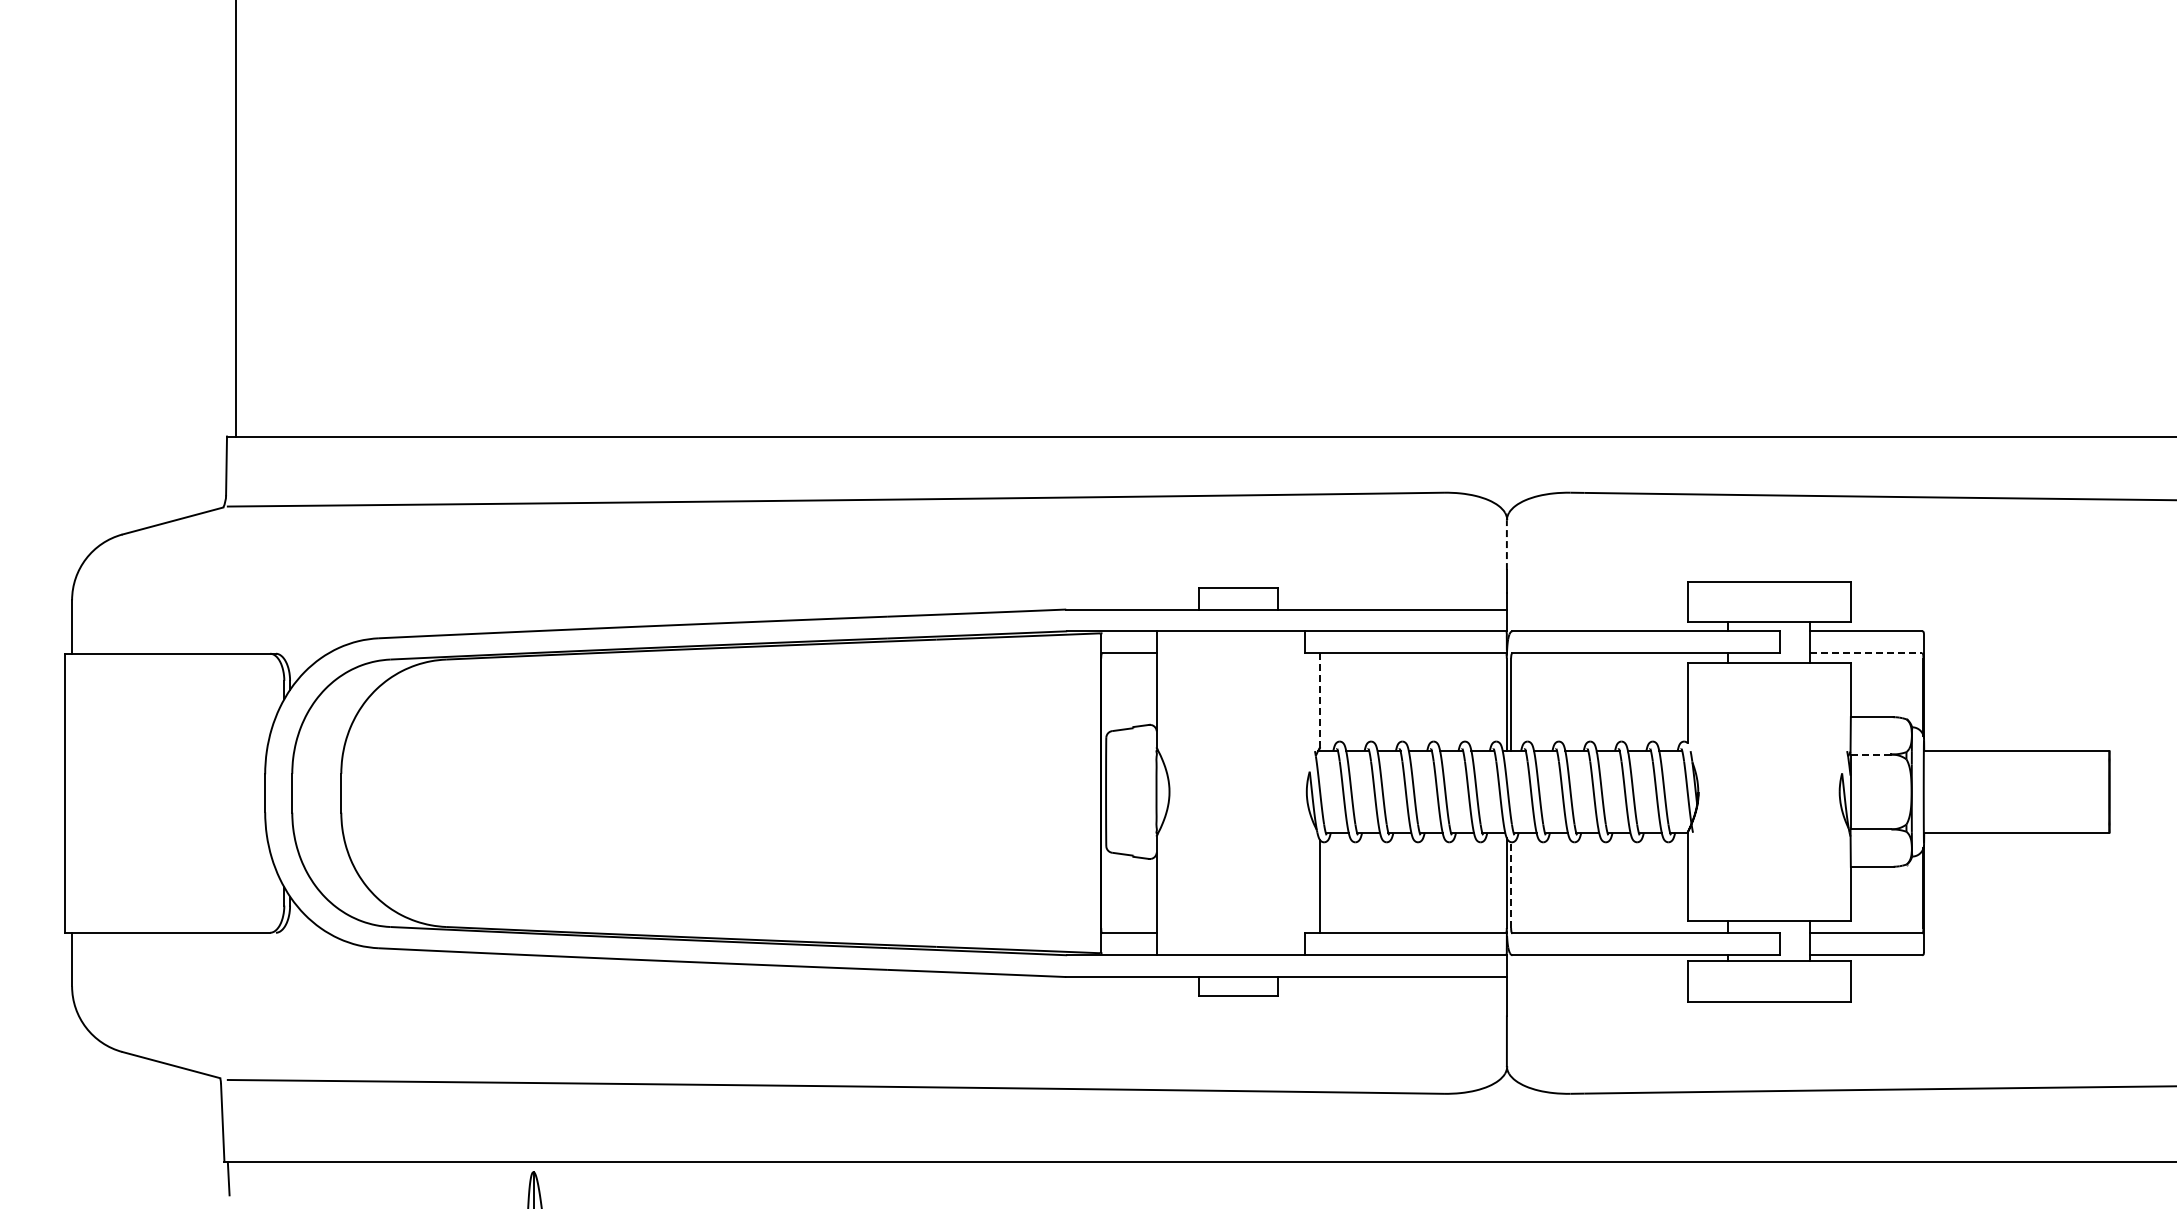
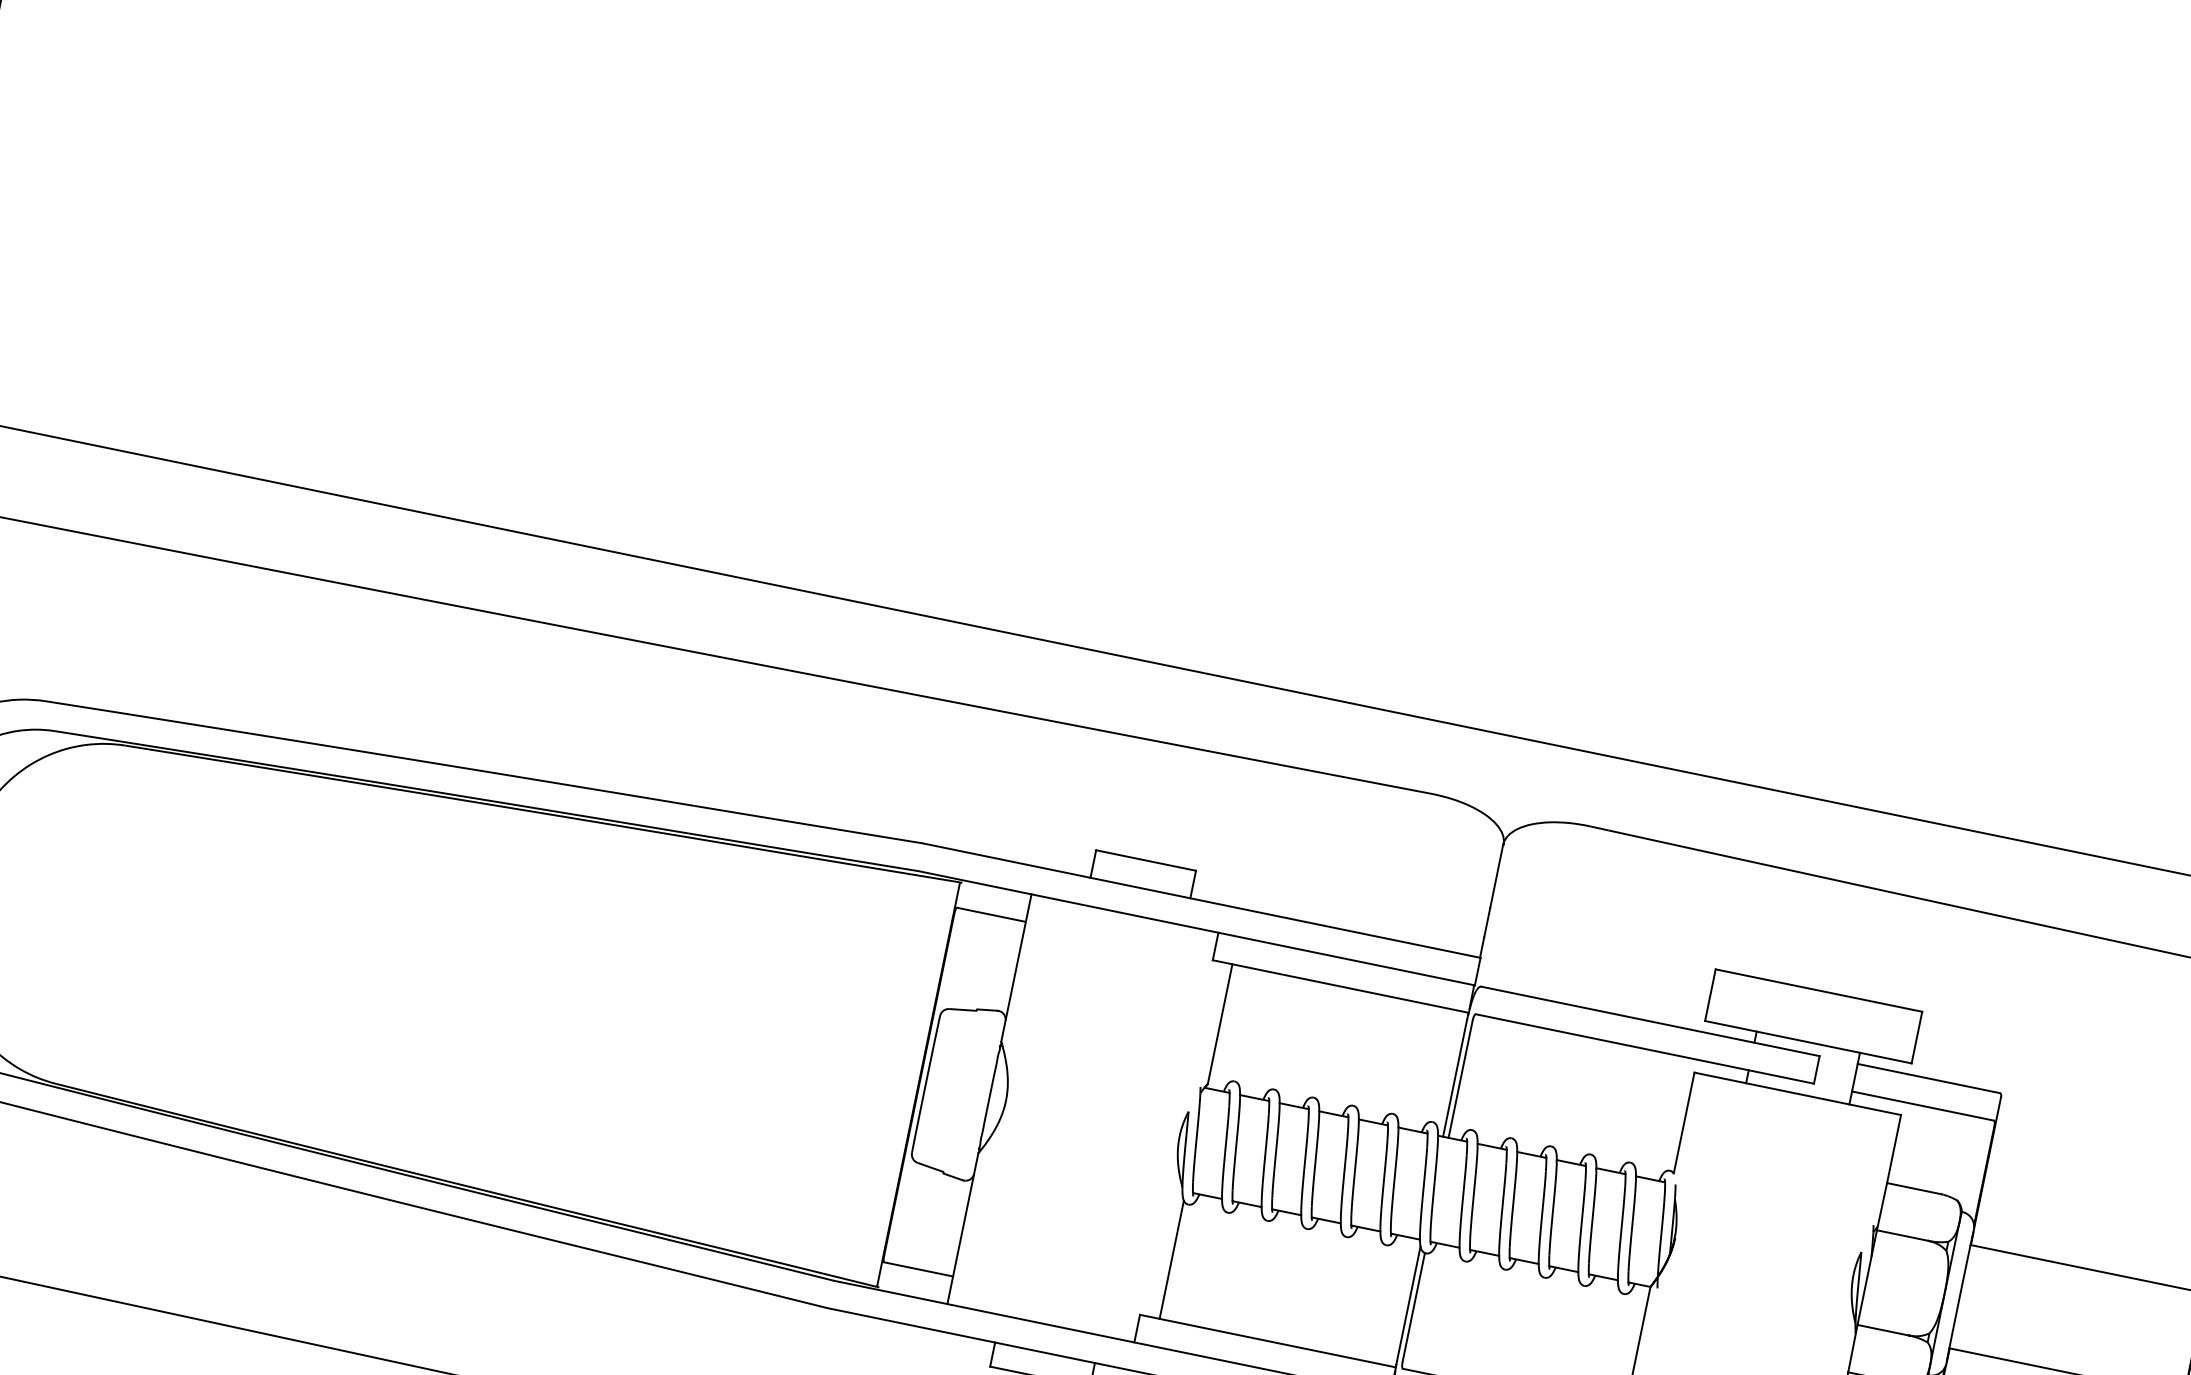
line: (1506, 545) -> (1496, 876), dashed -> solid
line: (1866, 653) -> (1923, 1106), dashed -> solid
line: (1320, 700) -> (1220, 1024), dashed -> solid
line: (1871, 754) -> (1903, 1235), dashed -> solid
line: (1511, 885) -> (1414, 1307), dashed -> solid

